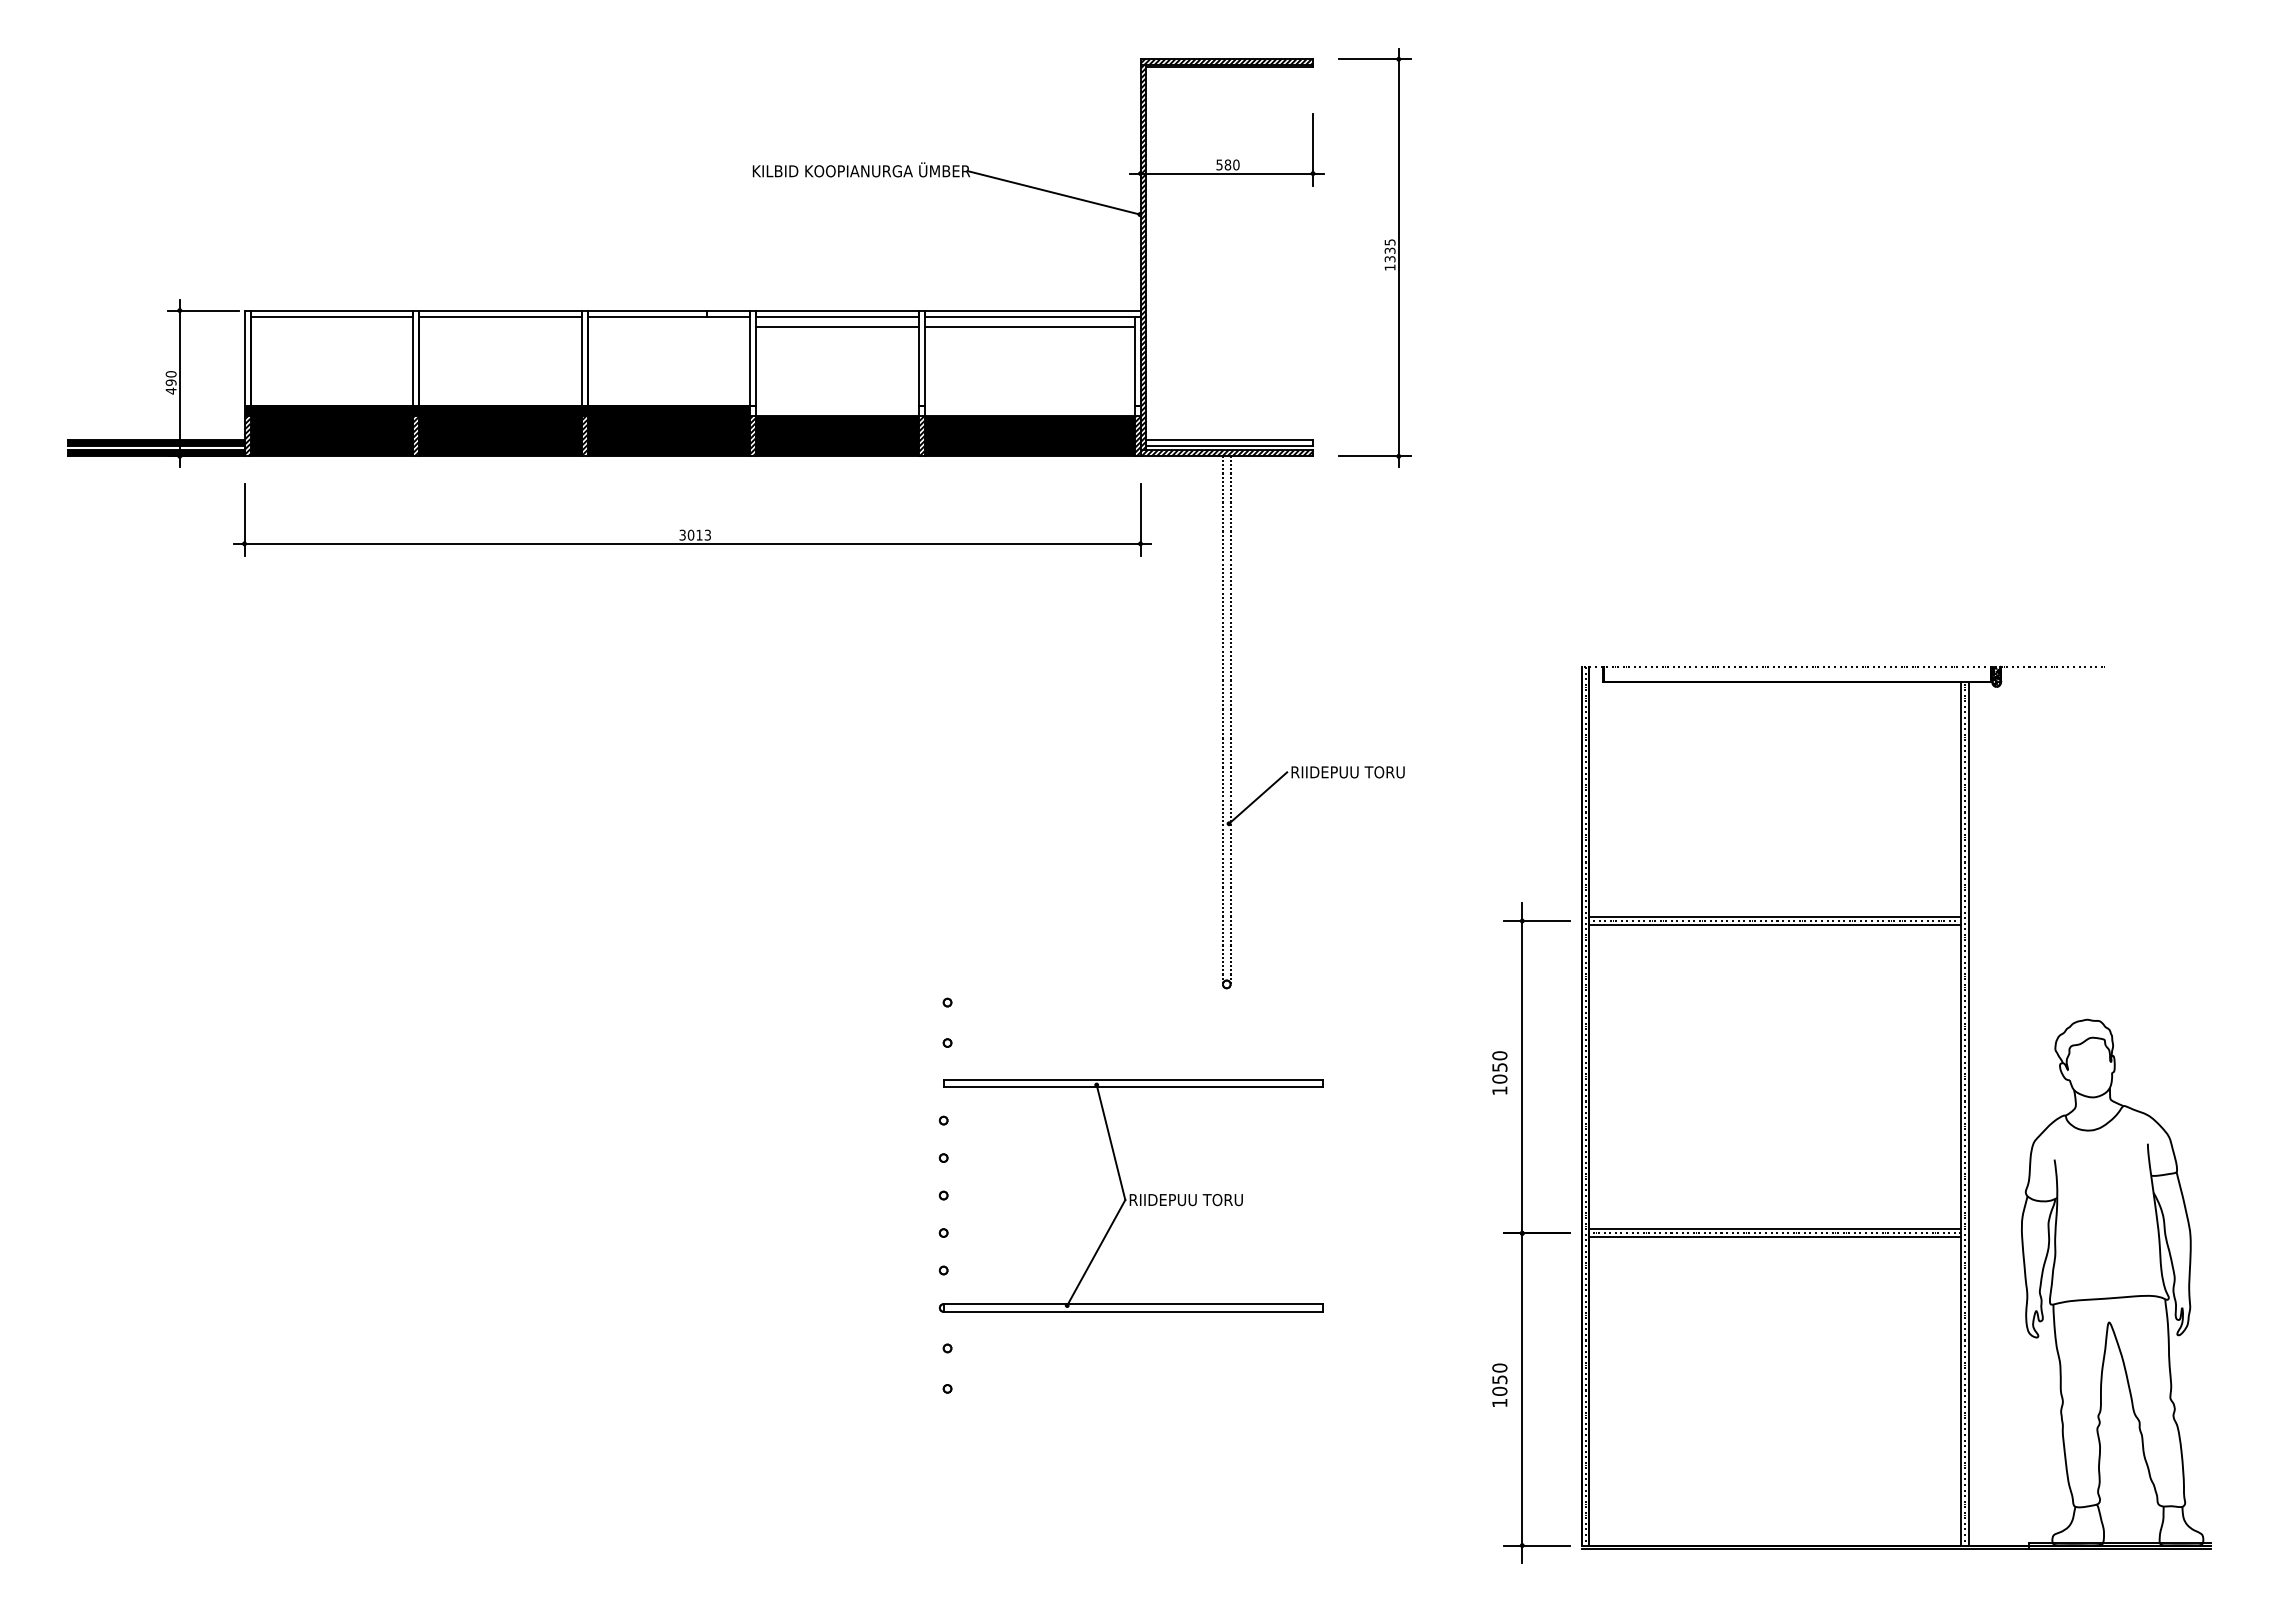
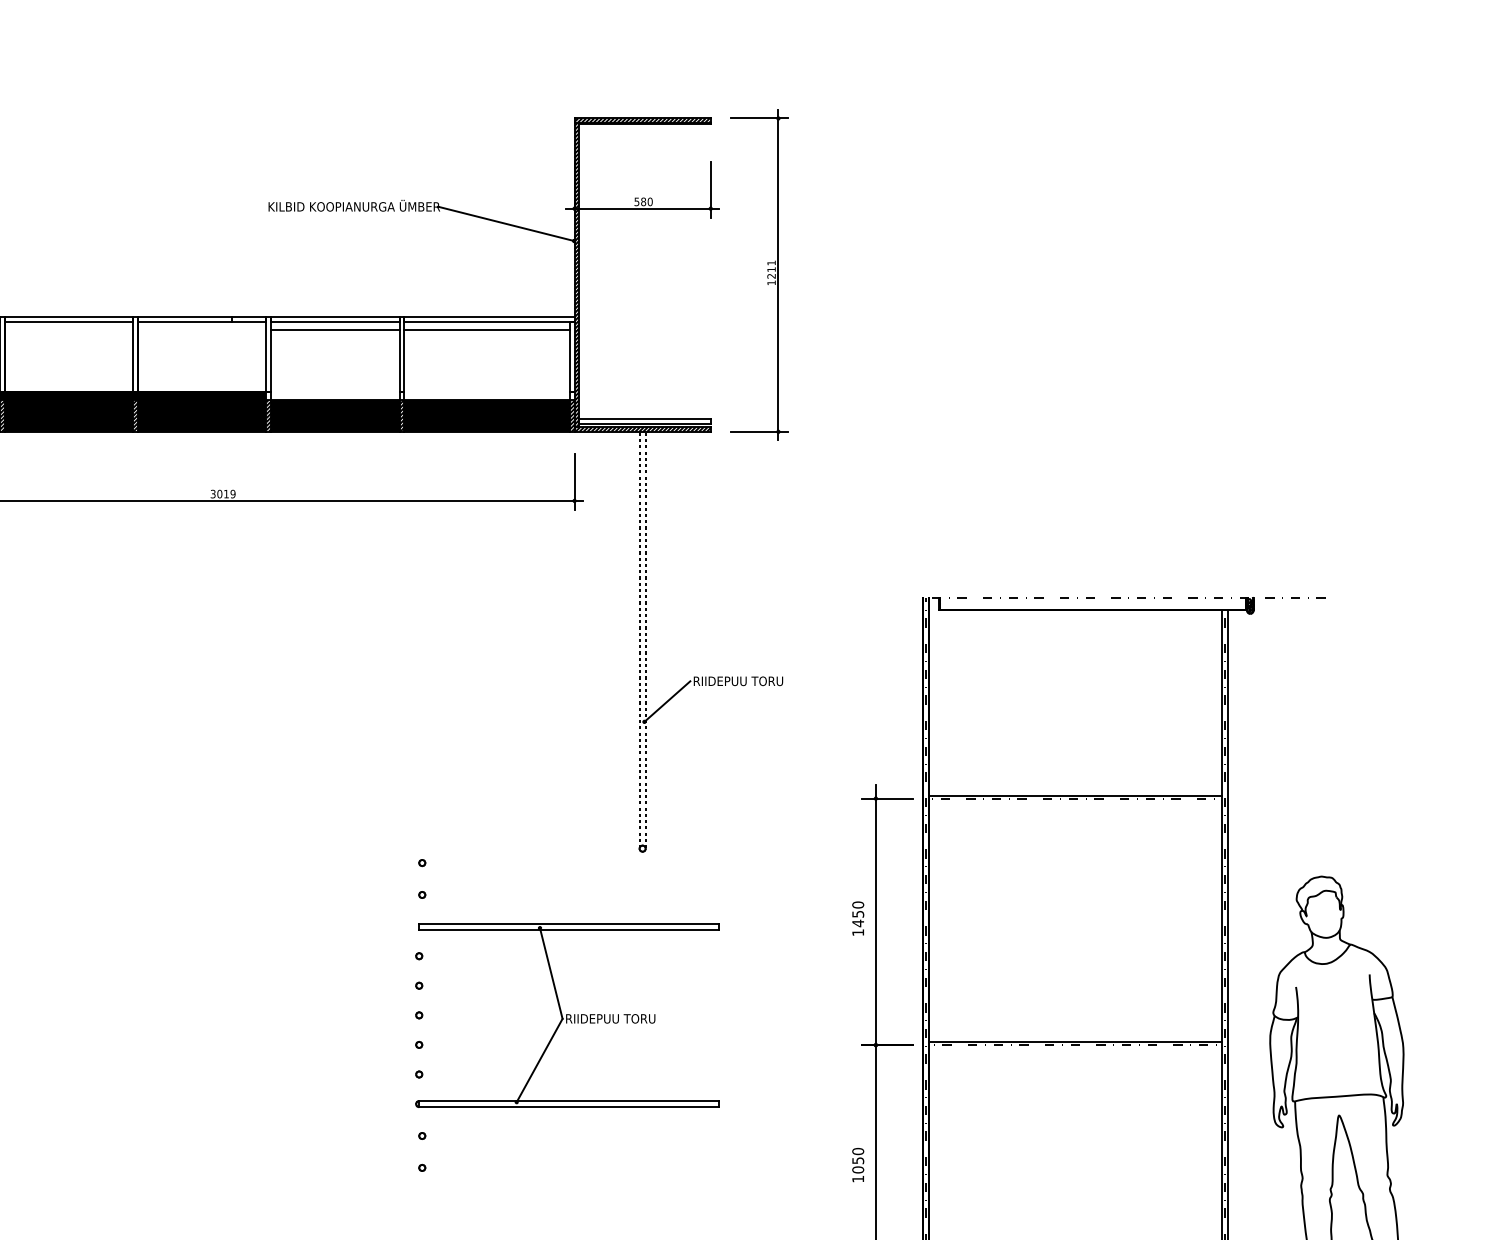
text: (1389, 250) -> (771, 269), 1335 -> 1211
text: (707, 534) -> (232, 493), 3013 -> 3019
line: (1774, 924) -> (1074, 801), removed
text: (1499, 1079) -> (857, 923), 1050 -> 1450
line: (1774, 1237) -> (1074, 1048), removed

